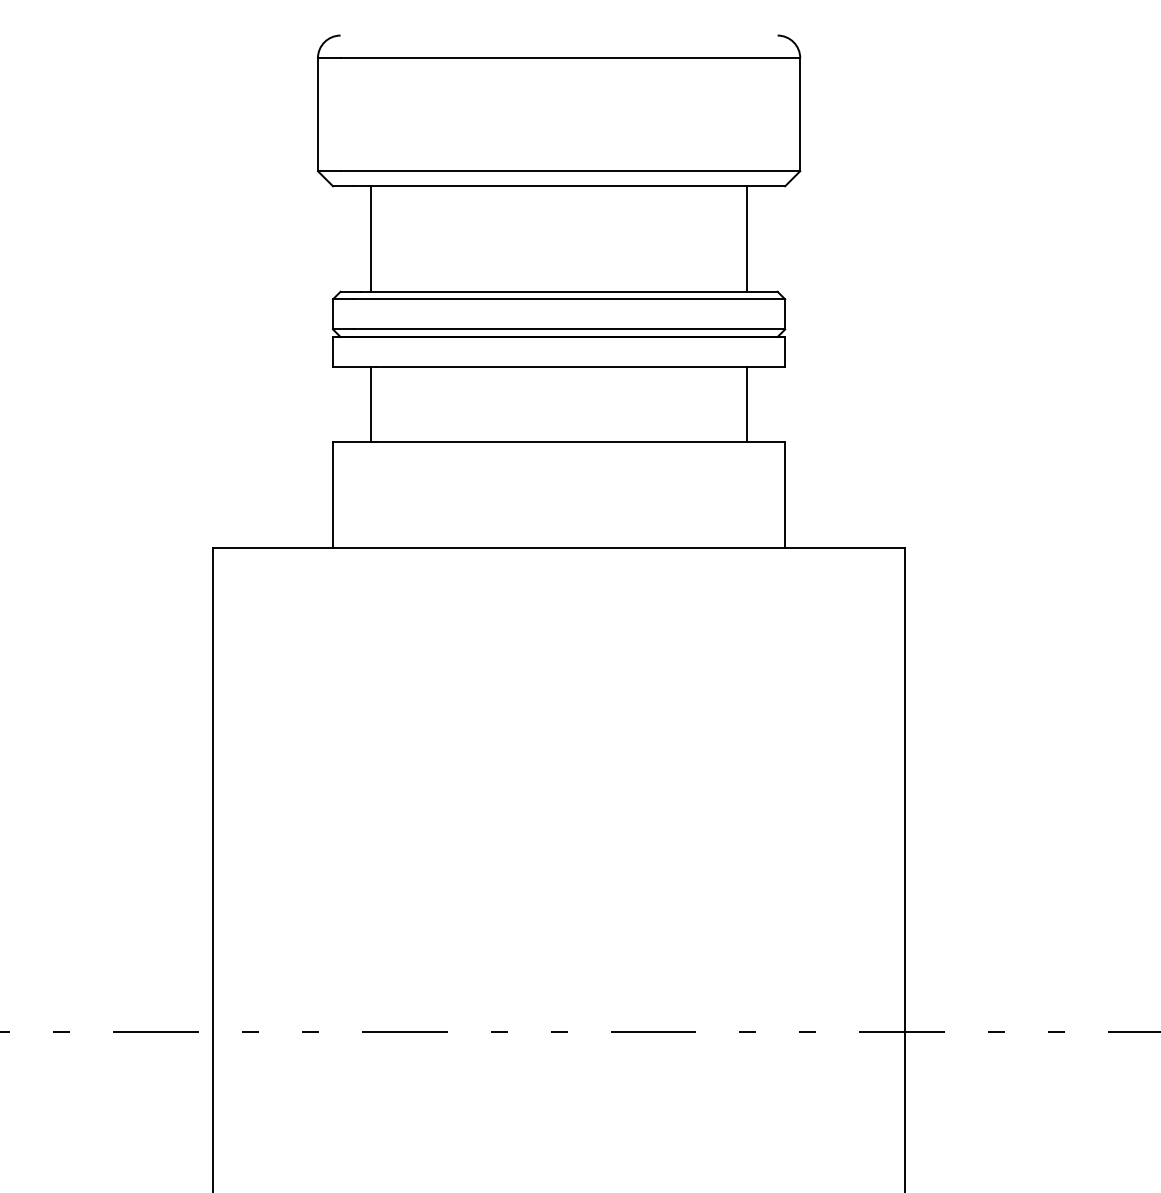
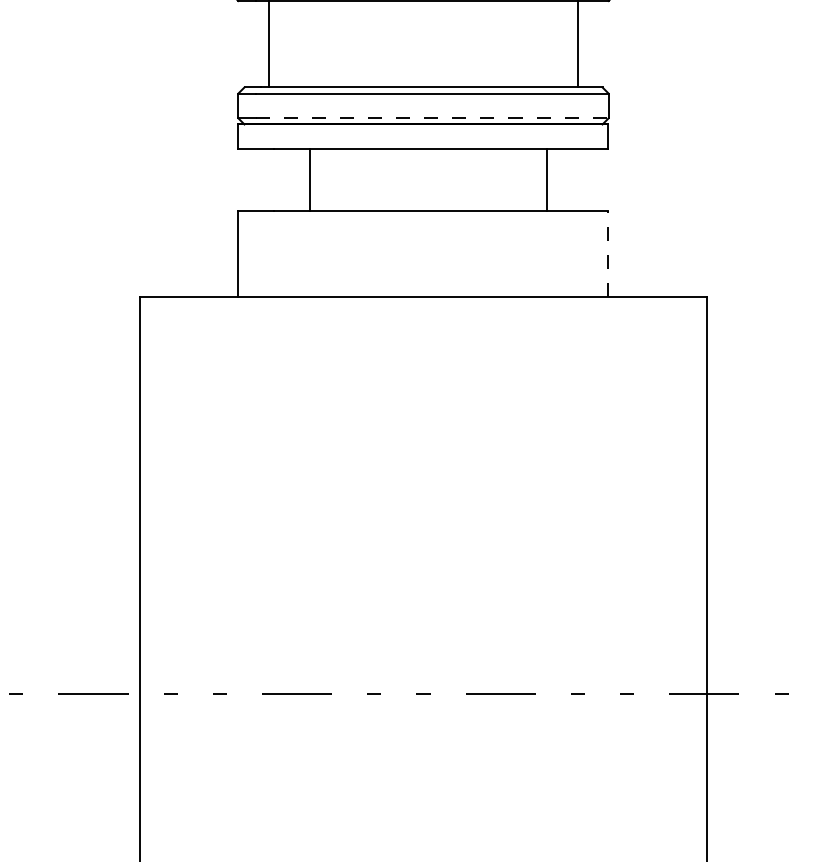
line: (570, 329) -> (432, 118), solid -> dashed
line: (370, 404) -> (309, 179), moved
line: (747, 404) -> (547, 179), moved
line: (784, 495) -> (608, 254), solid -> dashed

